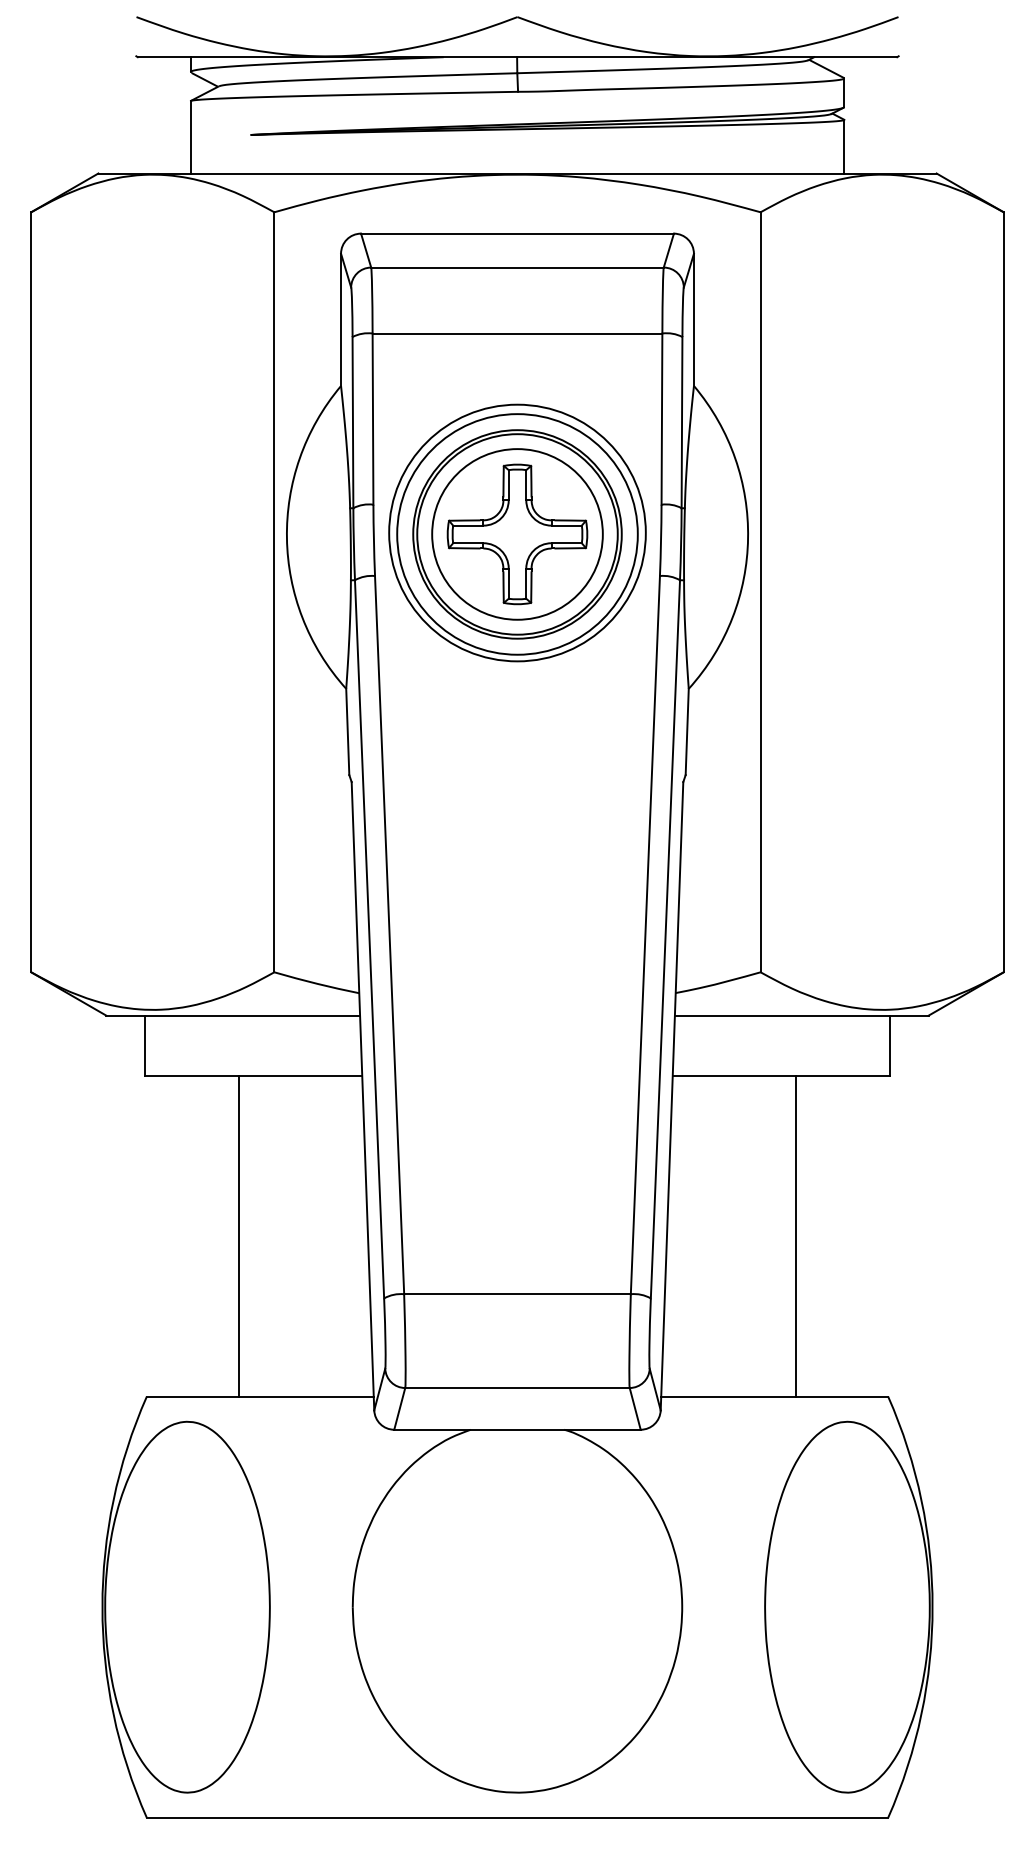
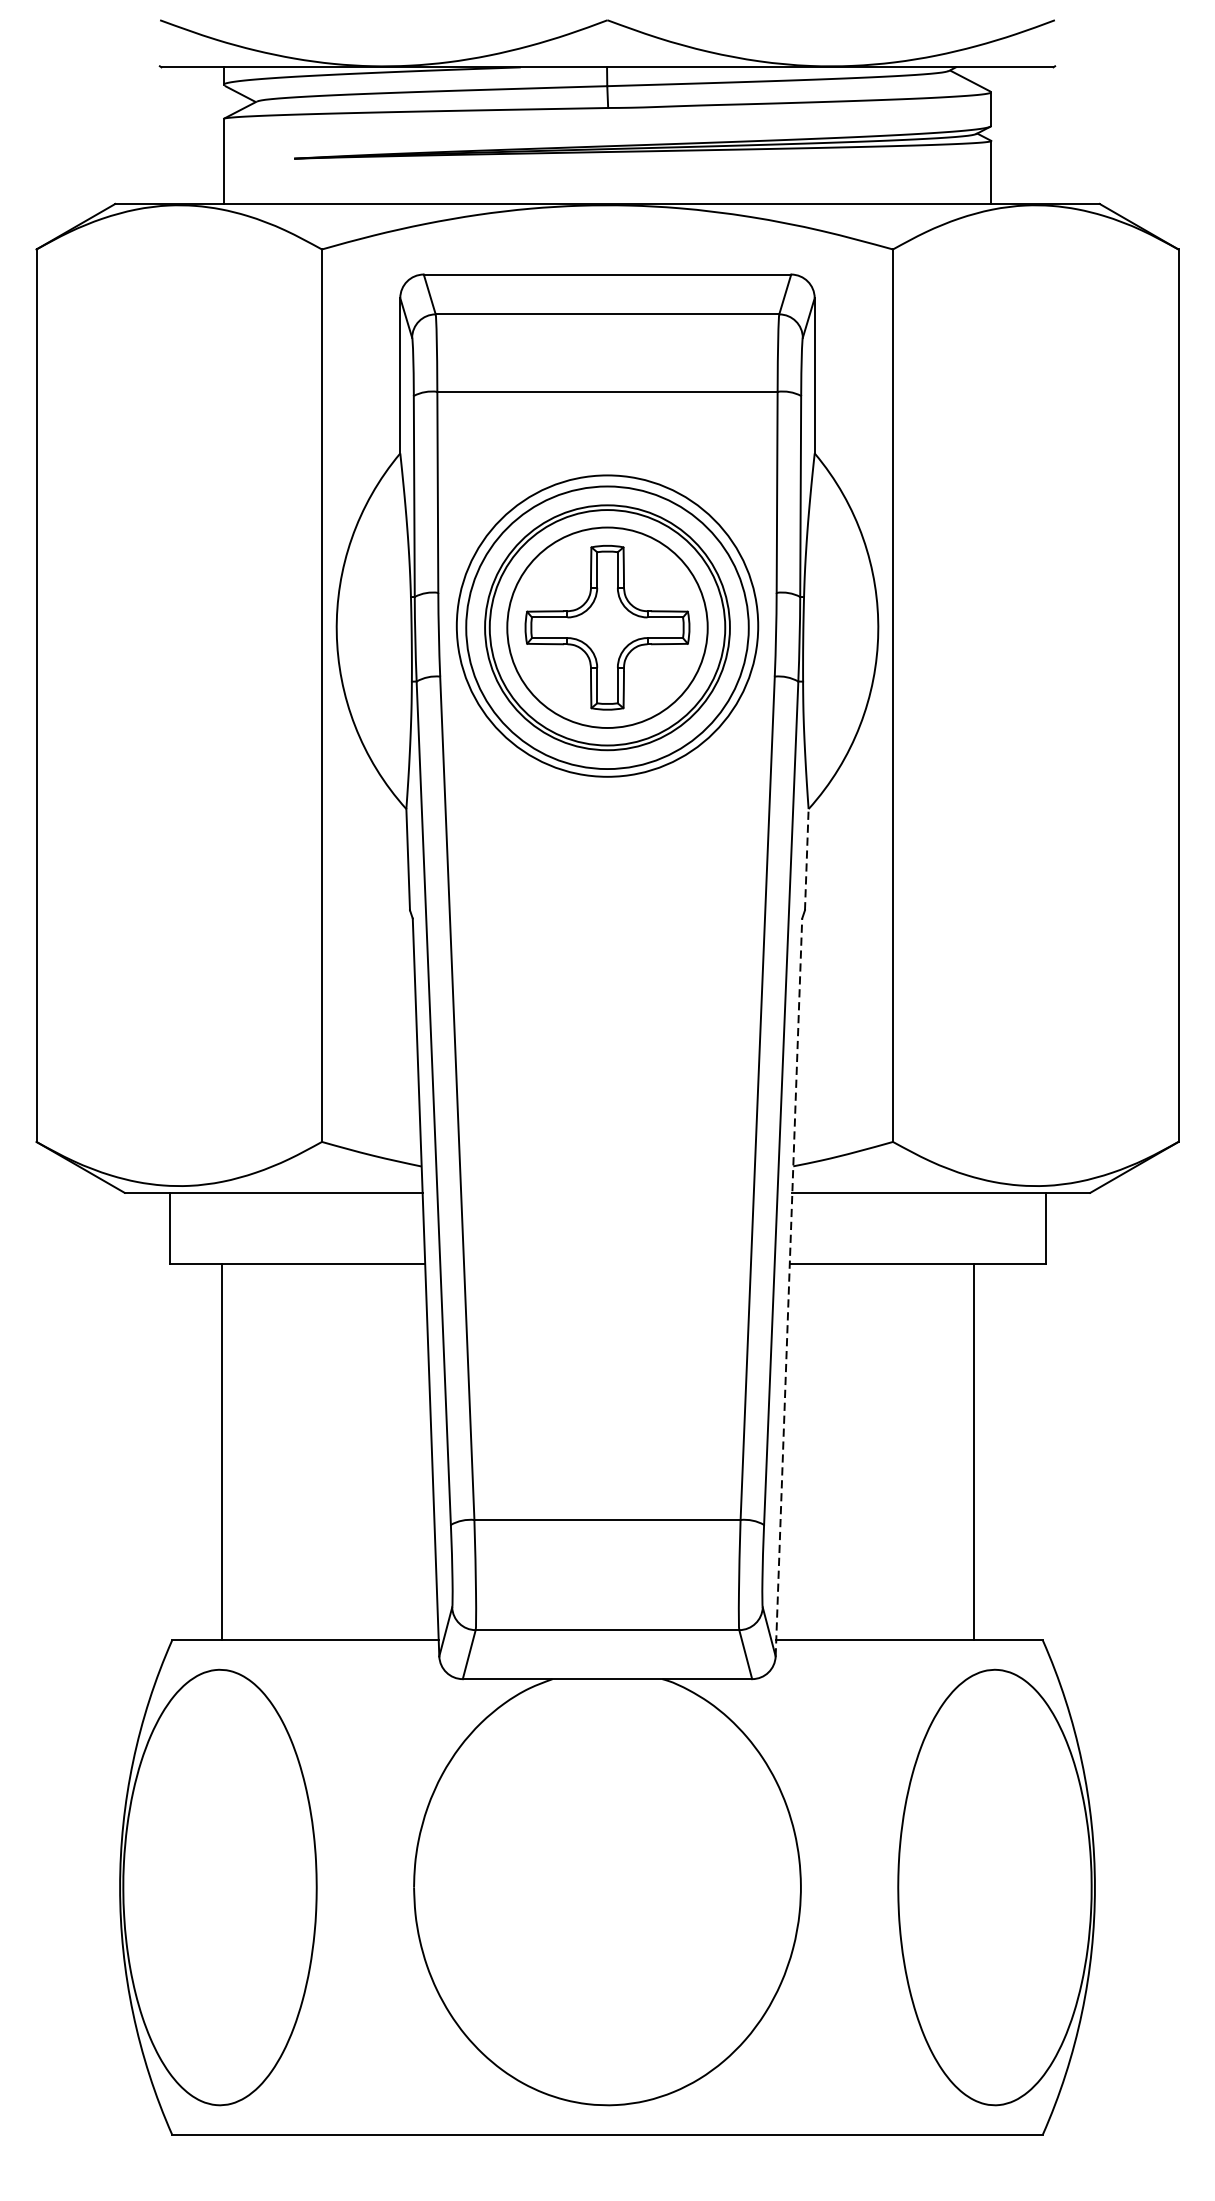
line: (687, 731) -> (807, 859), solid -> dashed
line: (672, 1095) -> (789, 1286), solid -> dashed
line: (238, 1235) -> (221, 1451), moved
line: (796, 1235) -> (973, 1451), moved

